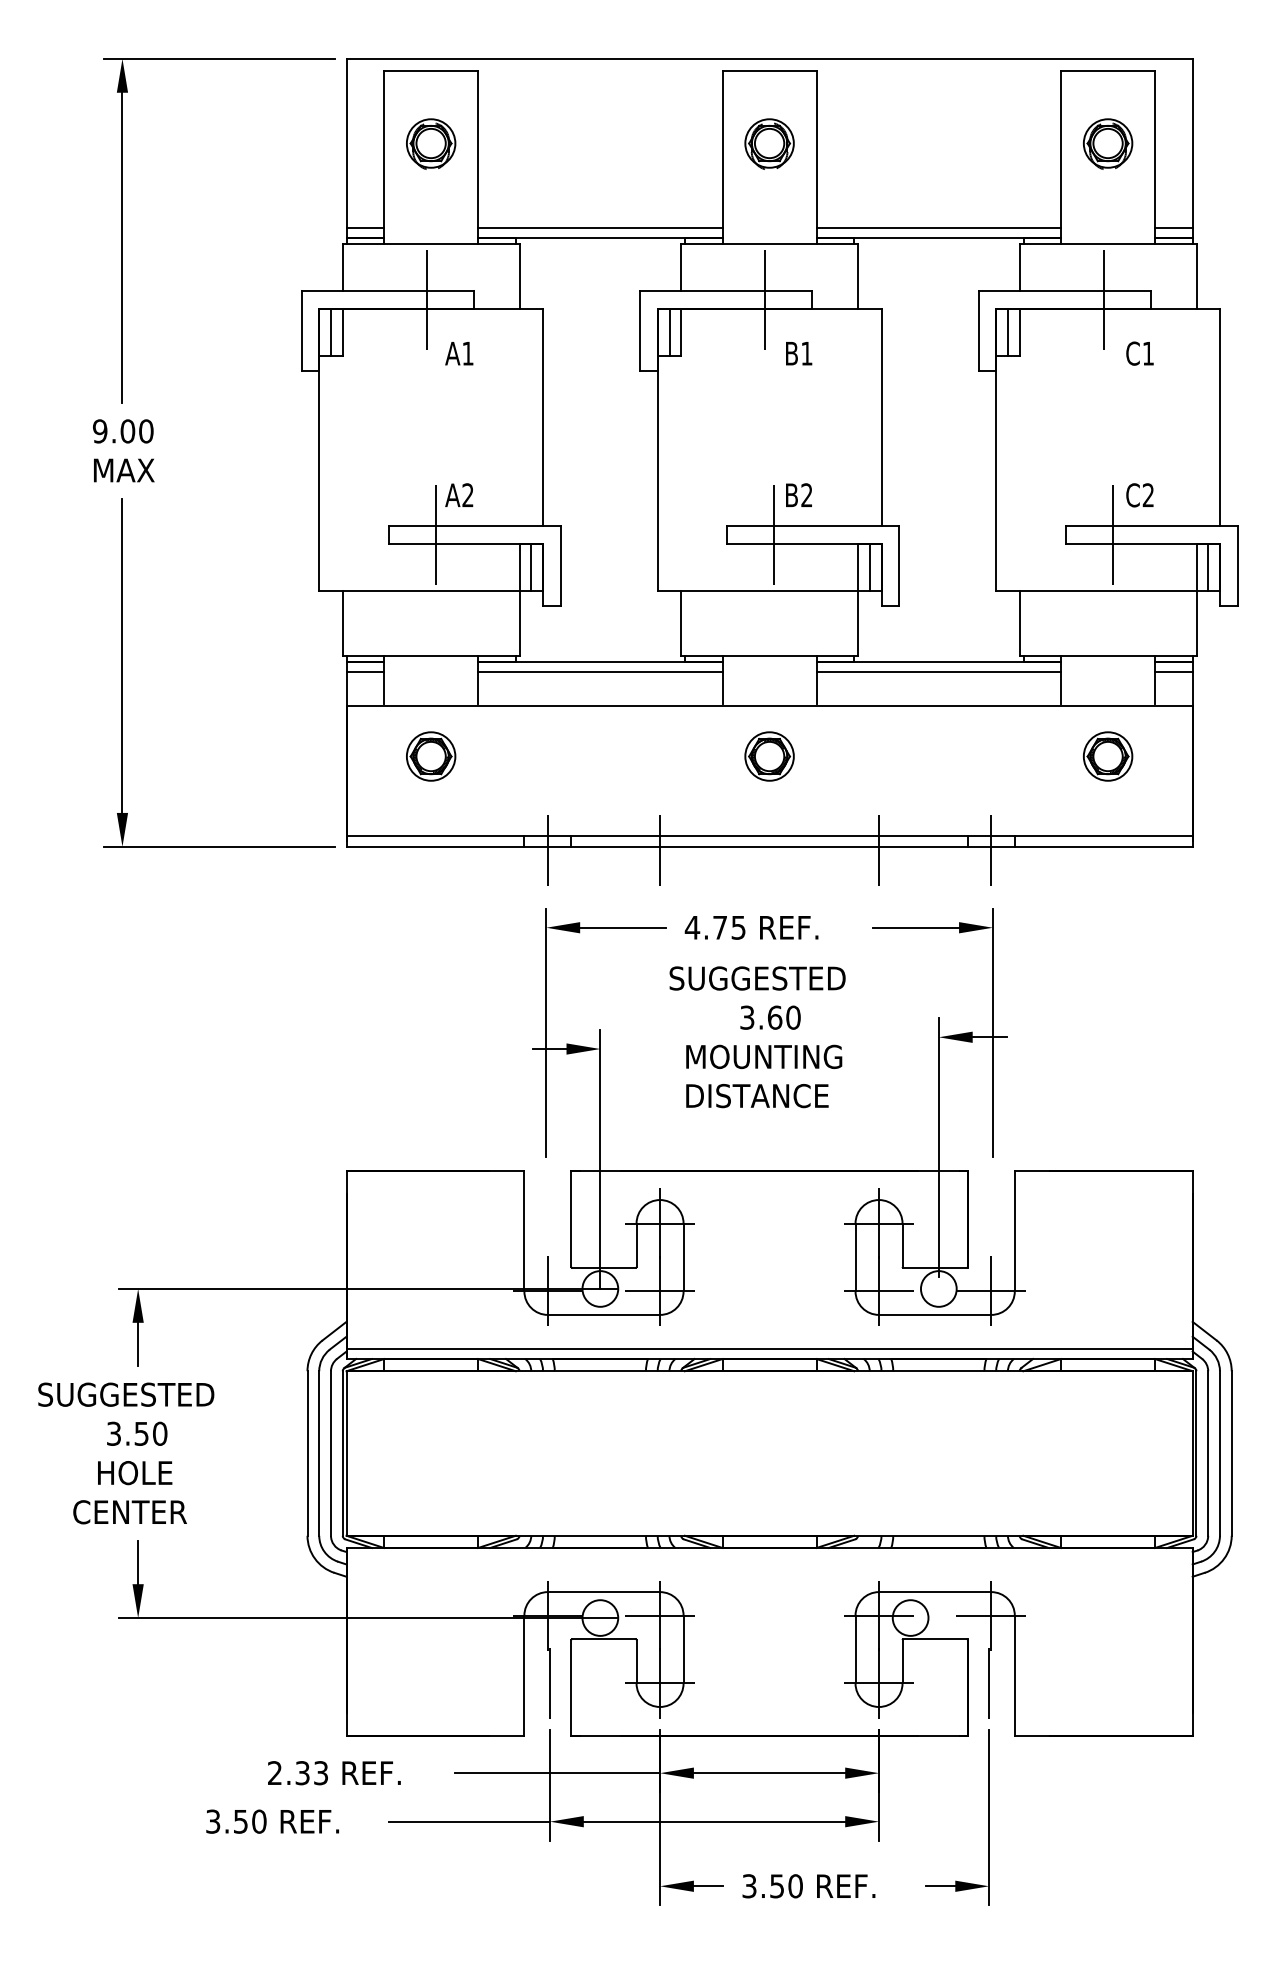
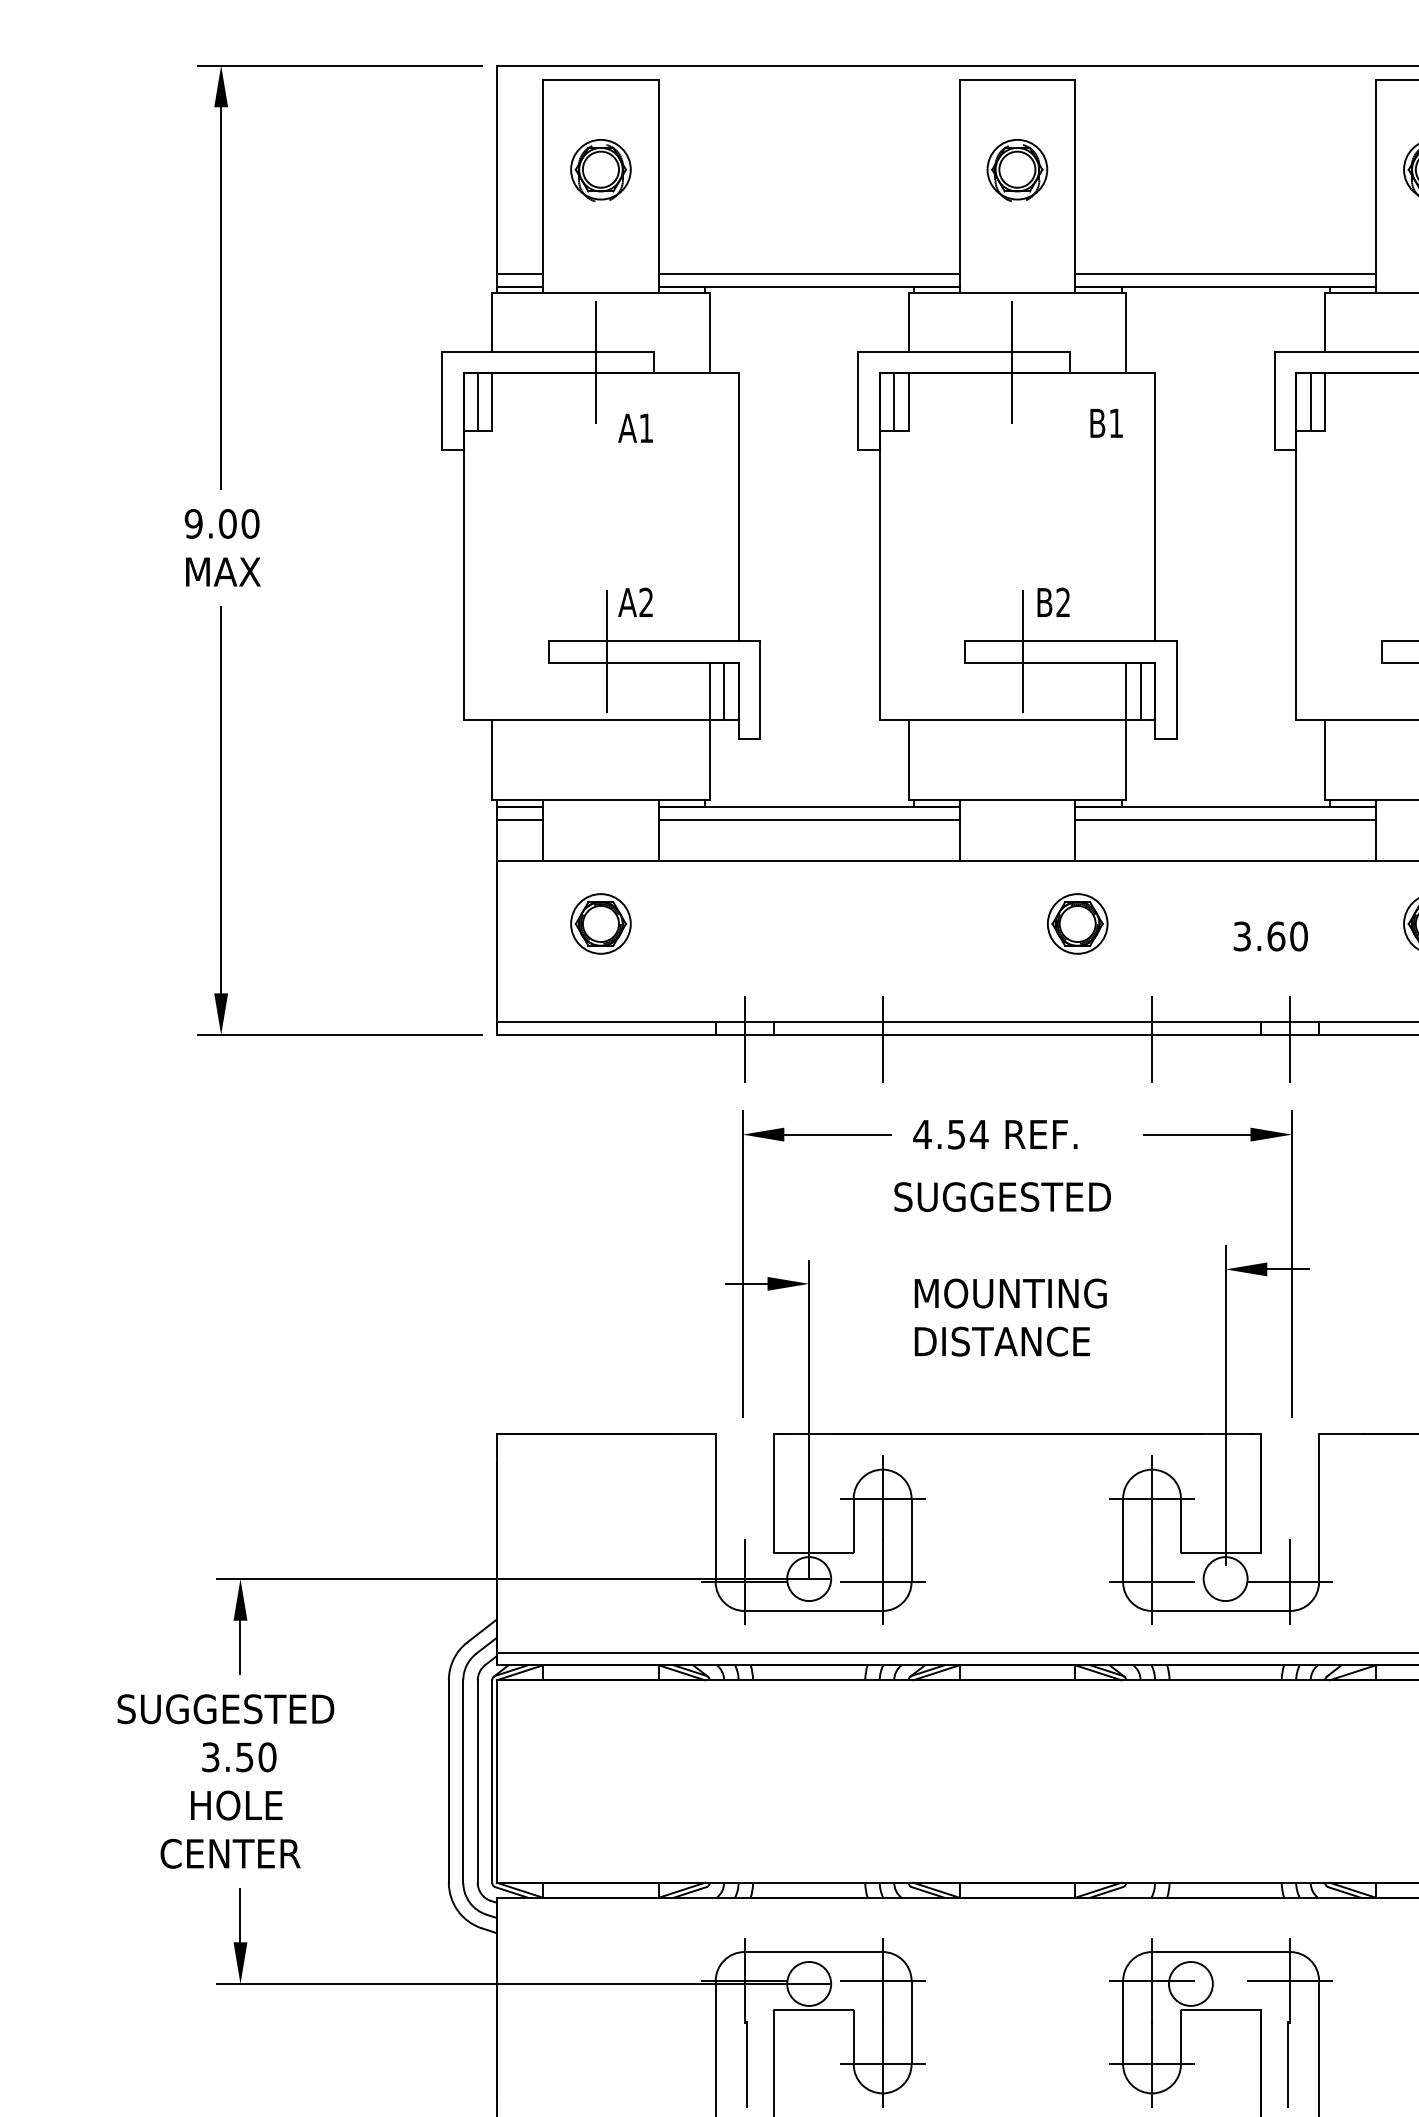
text: (799, 353) -> (1107, 423), moved
part: (769, 756) -> (1077, 923), moved
text: (729, 927) -> (968, 1134), 4.75 -> 4.54
text: (770, 1017) -> (1270, 936), moved

